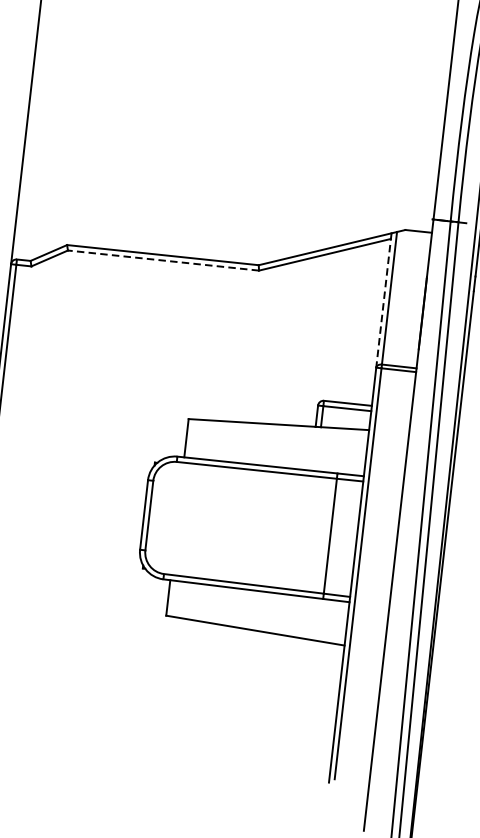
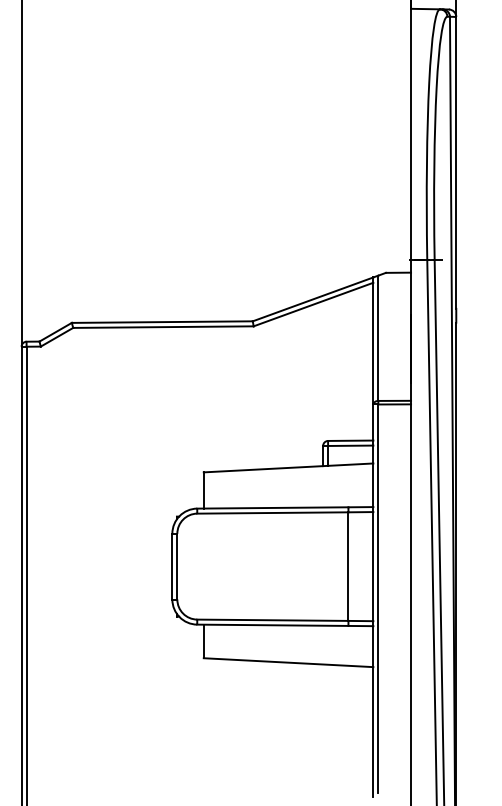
line: (162, 260) -> (162, 327), dashed -> solid
line: (384, 300) -> (373, 340), dashed -> solid

